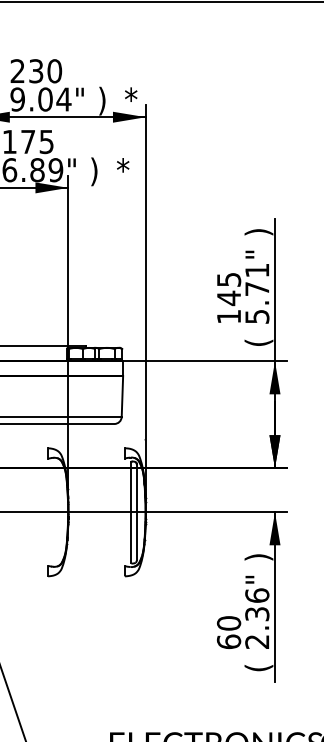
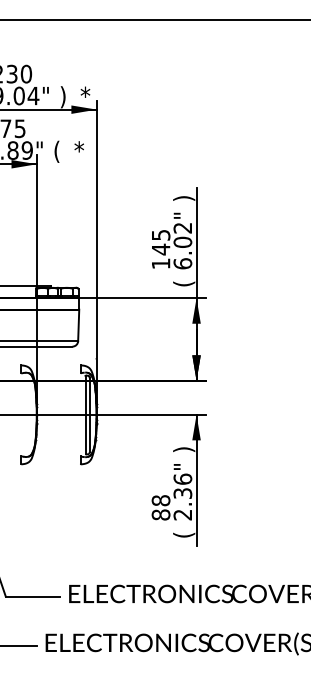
text: (93, 171) -> (56, 151), ) -> (
text: (256, 294) -> (182, 246), 5.71" -> 6.02"
text: (228, 632) -> (160, 507), 60 -> 88

